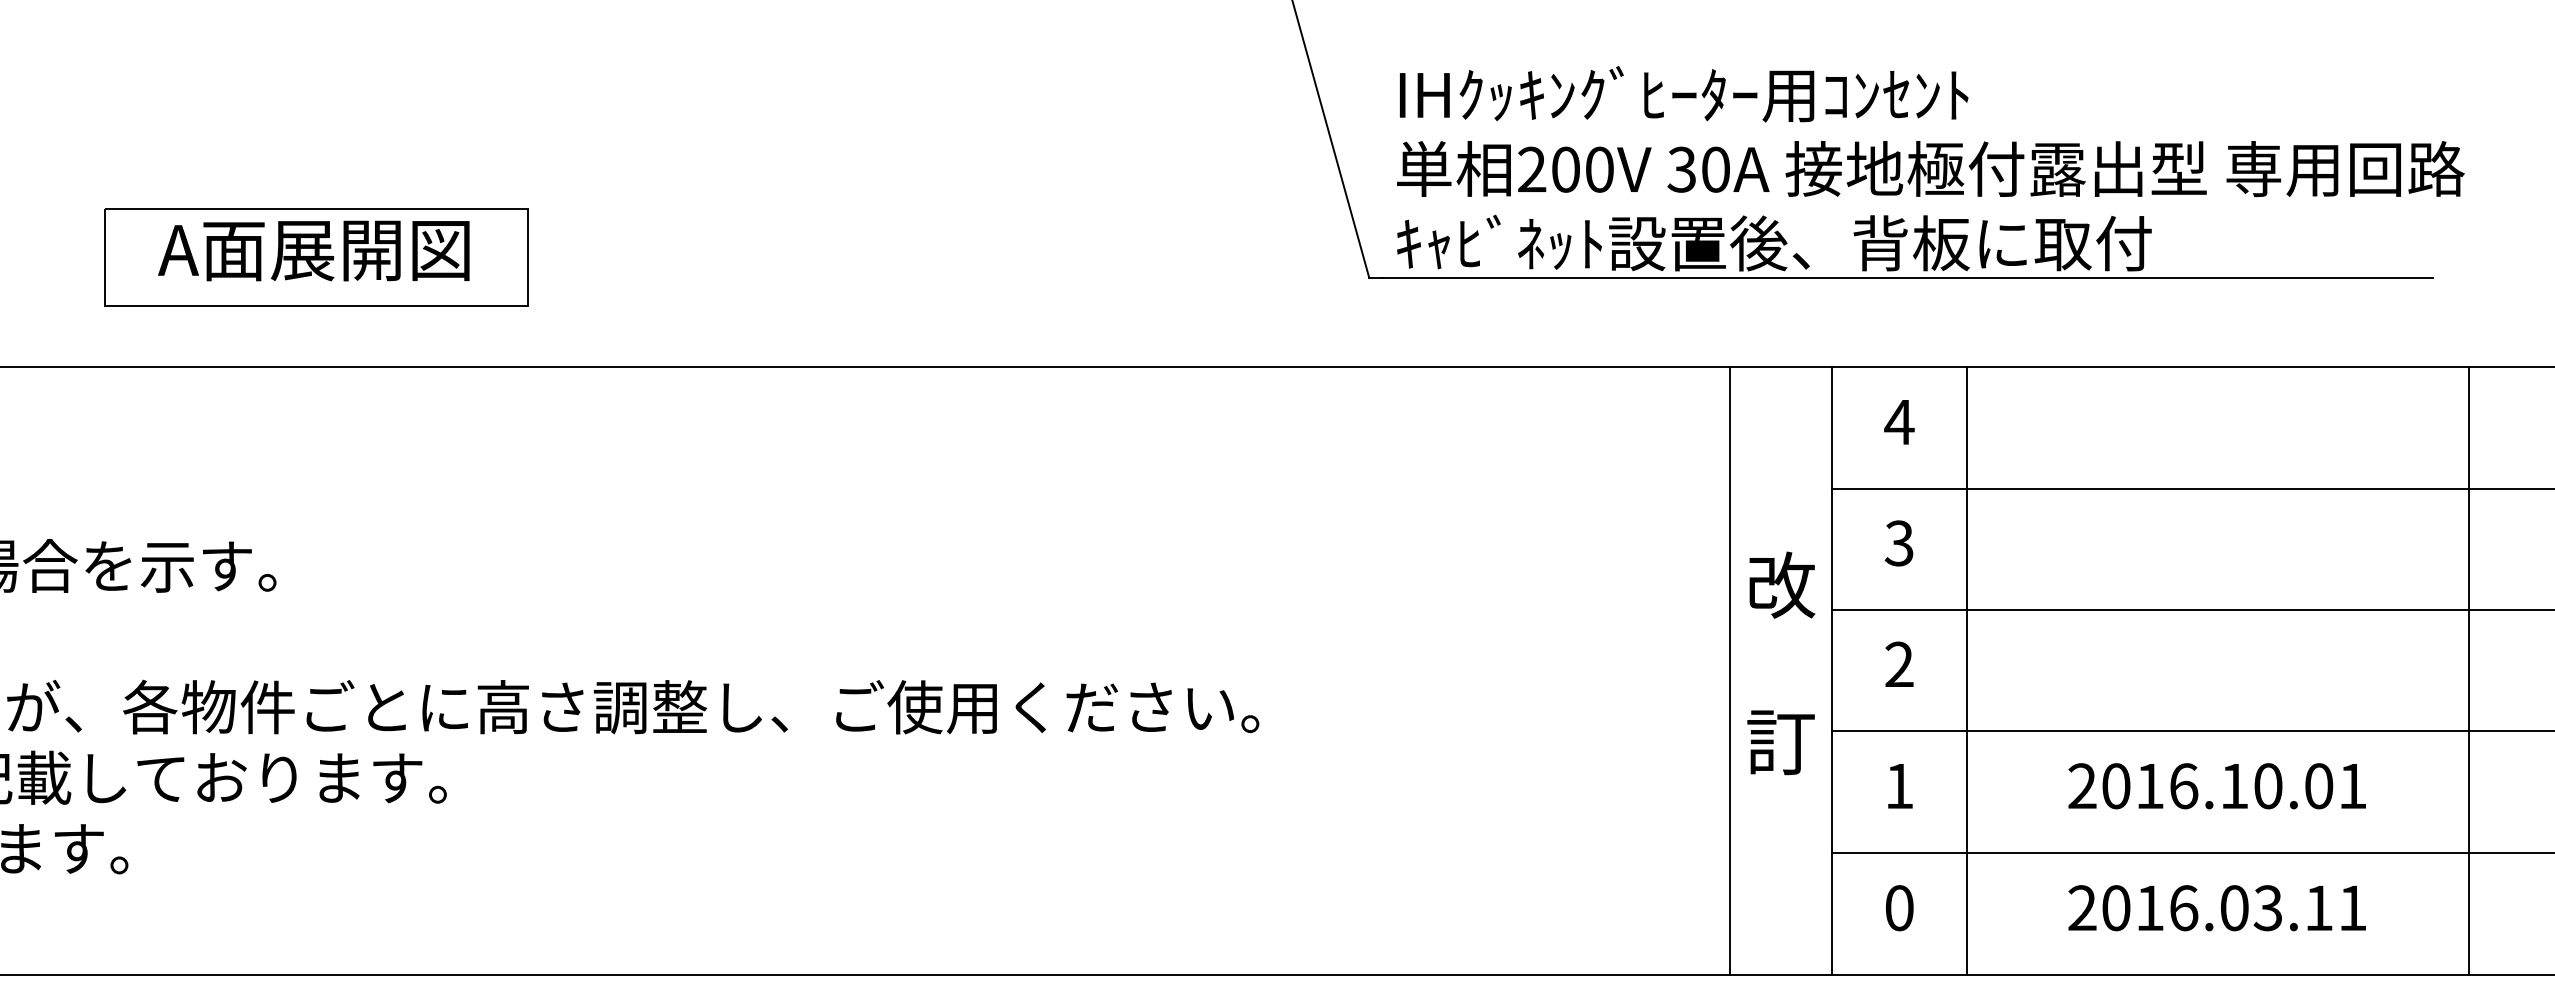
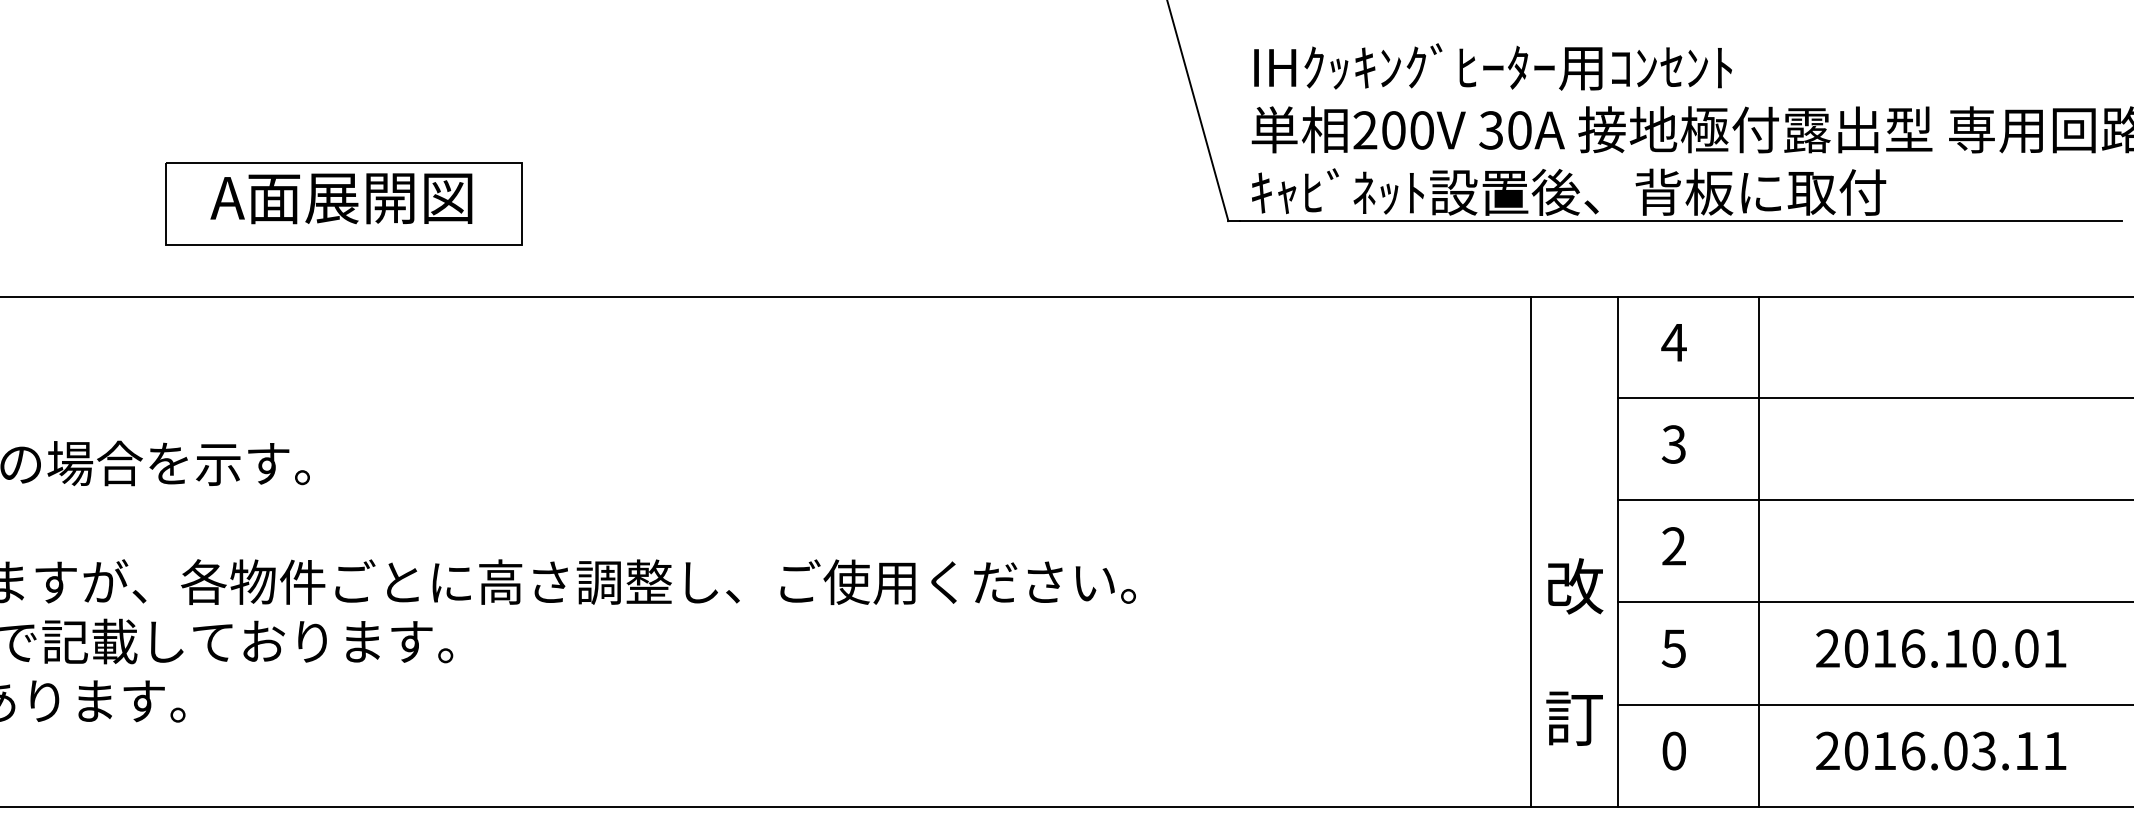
text: (1781, 663) -> (1574, 652), moved
line: (1967, 670) -> (1759, 551), moved
text: (1898, 786) -> (1673, 648), 1 -> 5

